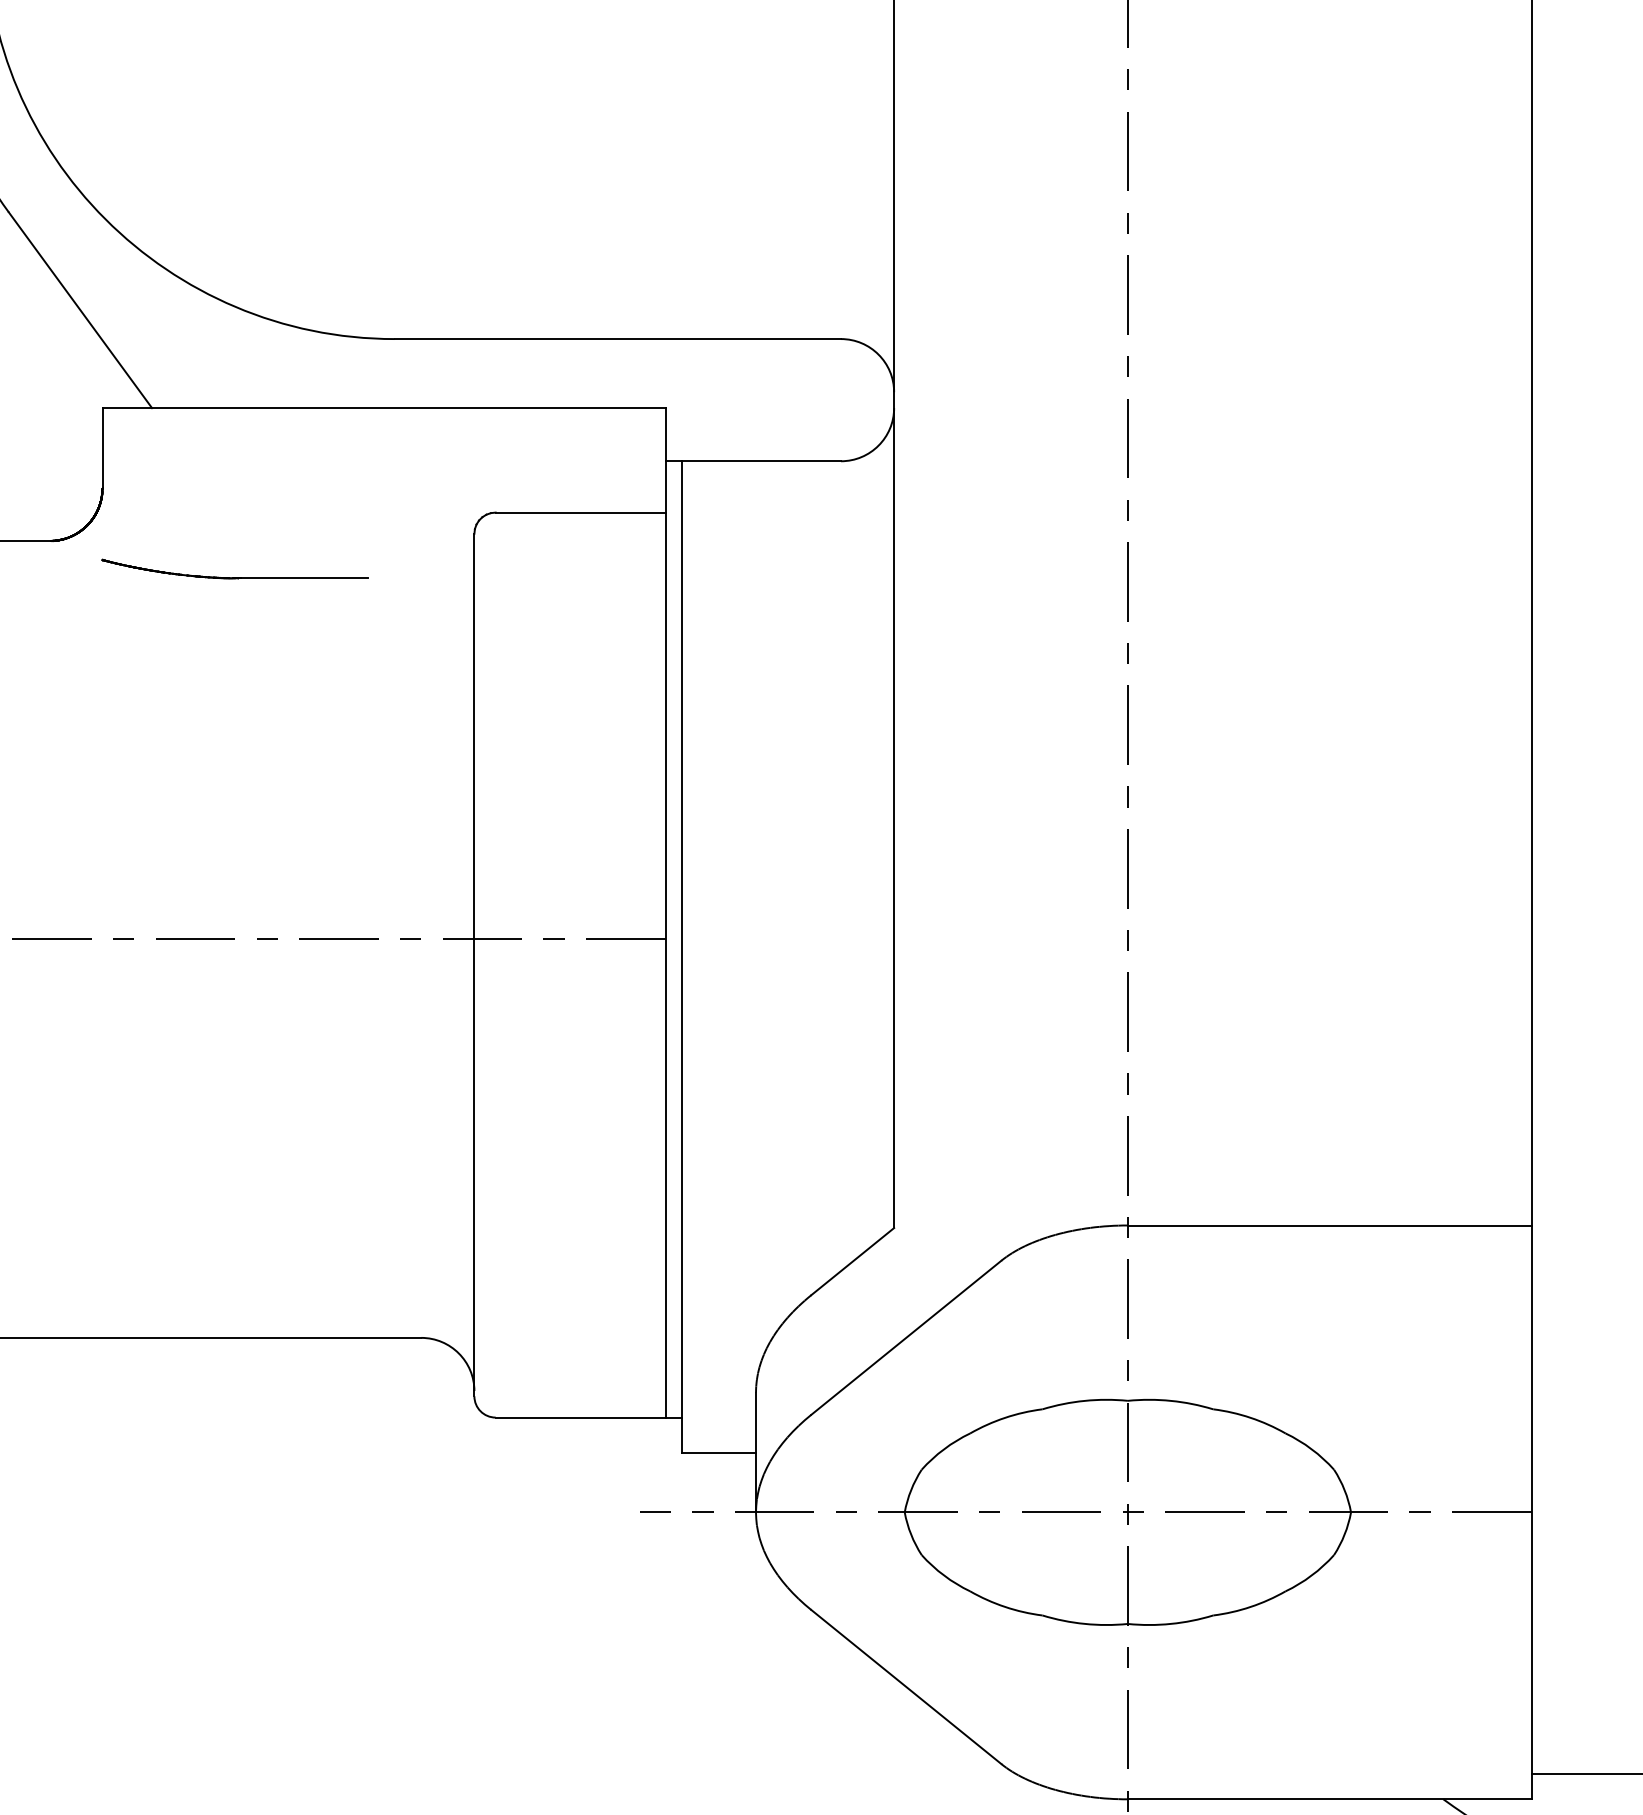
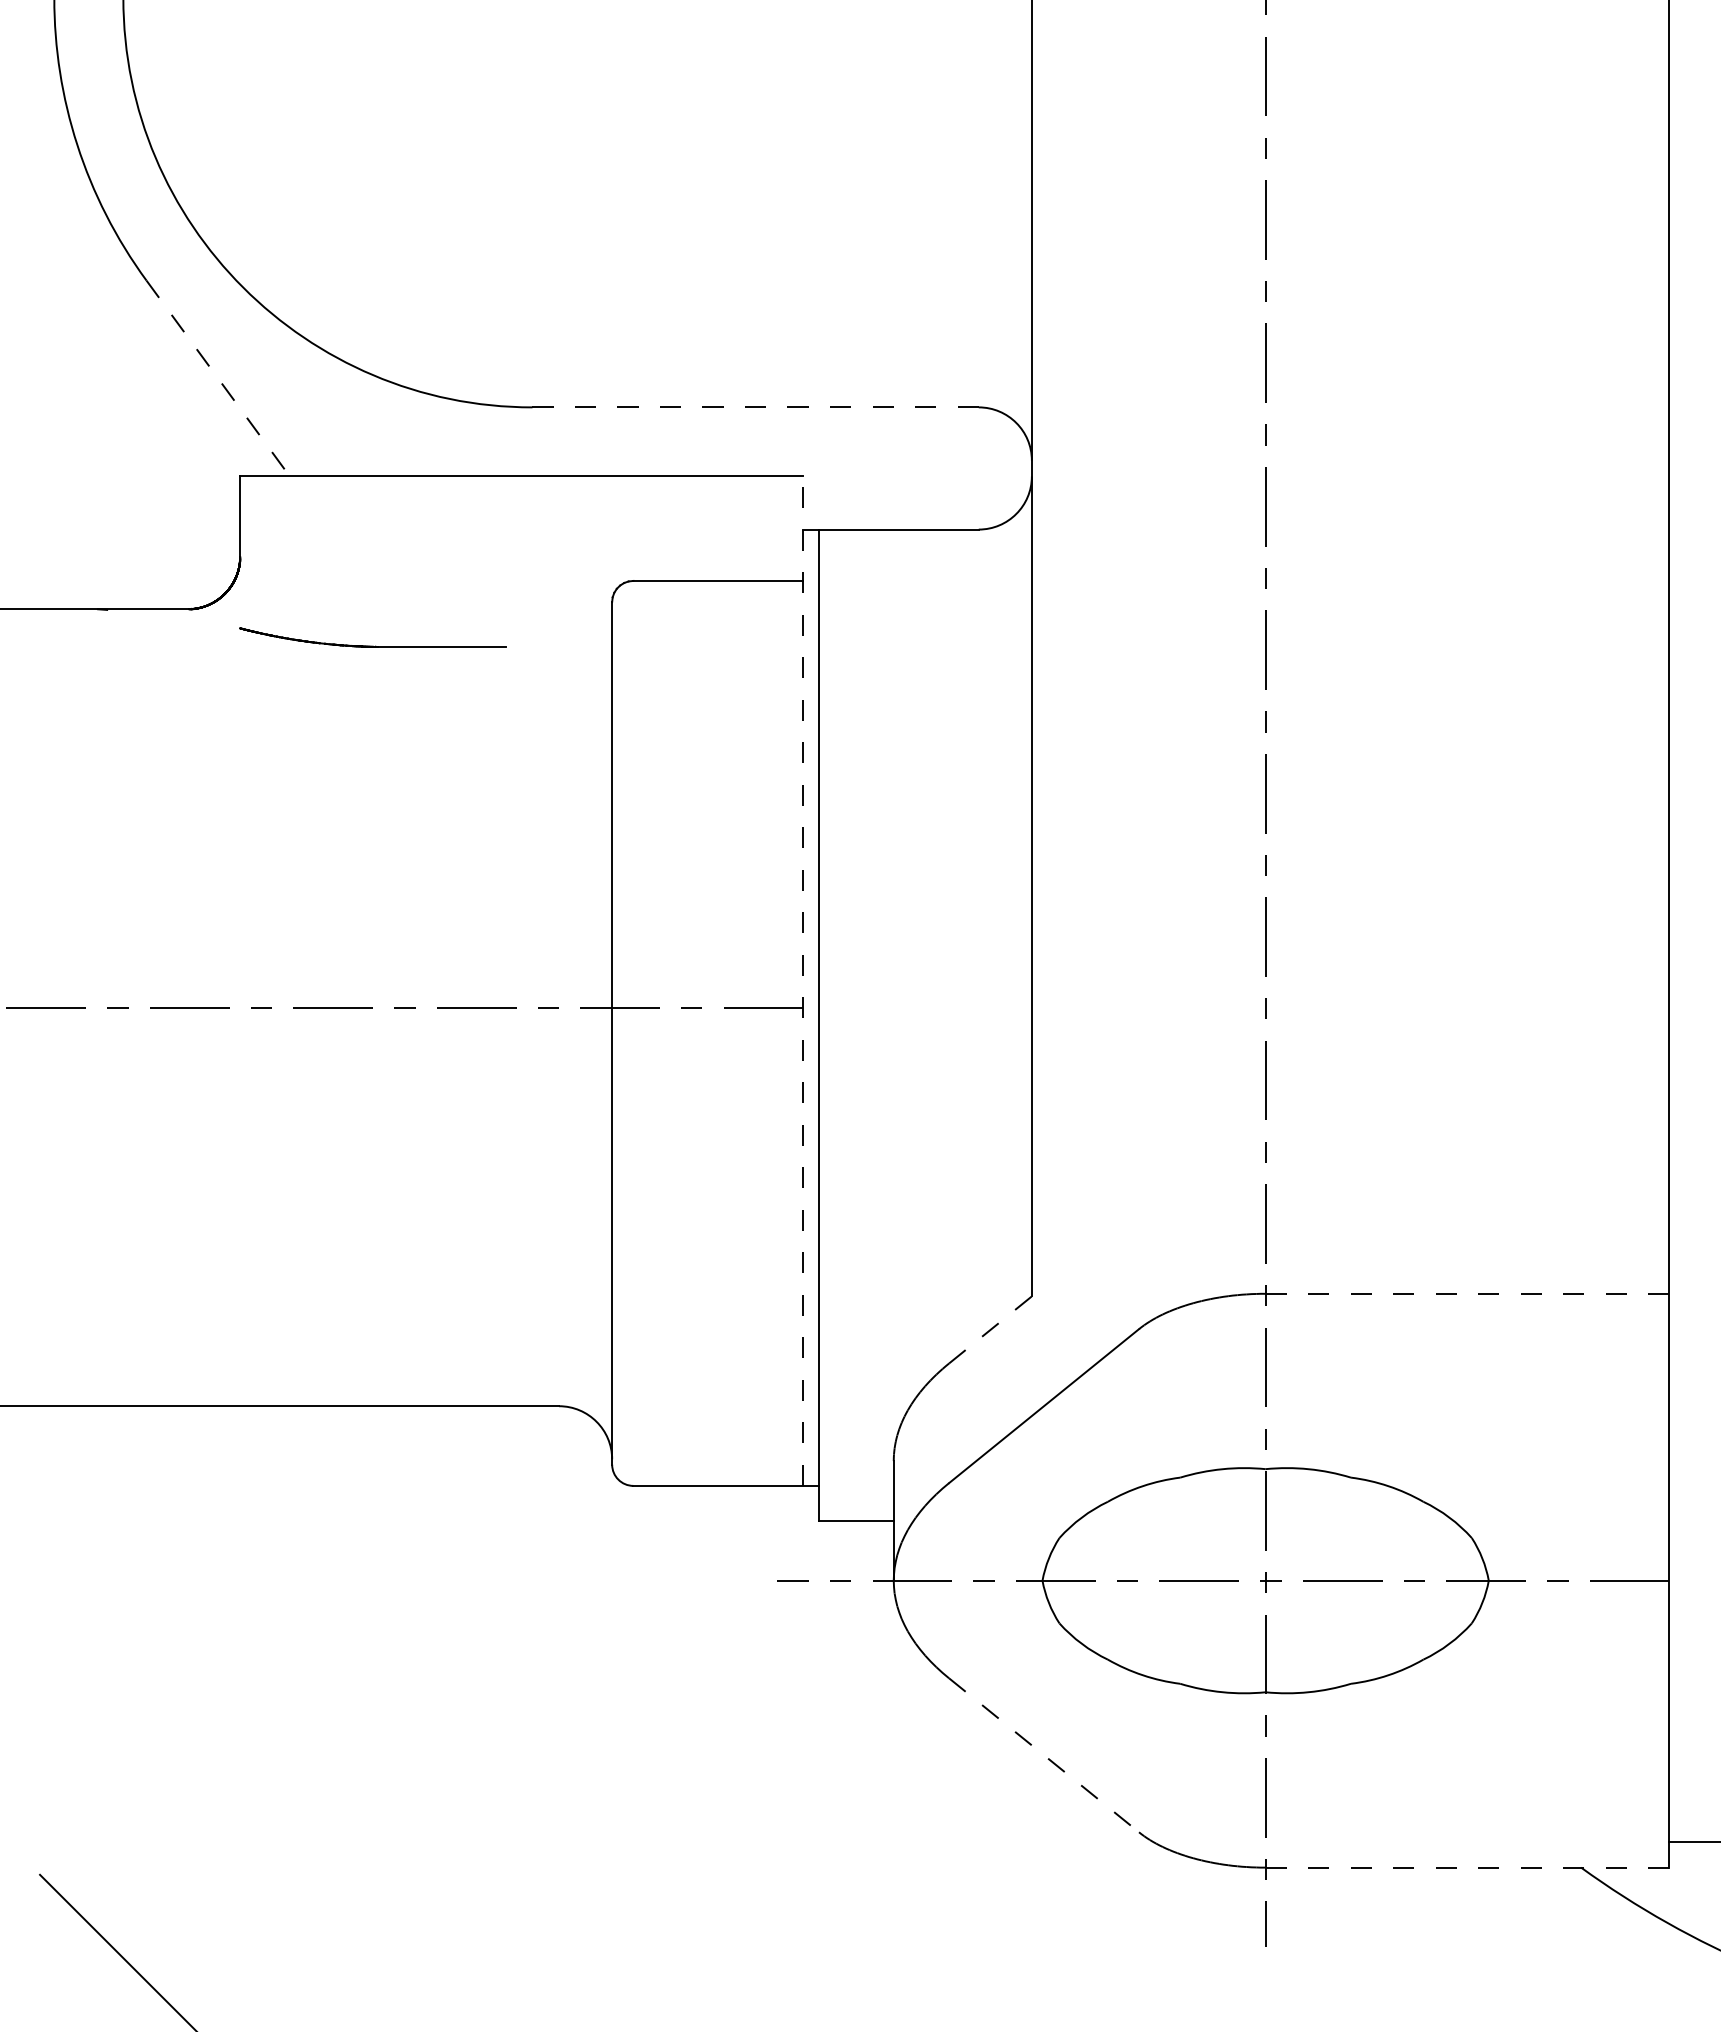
line: (80, 310) -> (218, 378), solid -> dashed
line: (618, 339) -> (756, 407), solid -> dashed
line: (665, 913) -> (803, 981), solid -> dashed
line: (1329, 1225) -> (1467, 1293), solid -> dashed
line: (852, 1261) -> (990, 1329), solid -> dashed
line: (906, 1687) -> (1044, 1755), solid -> dashed
line: (1329, 1799) -> (1467, 1867), solid -> dashed

